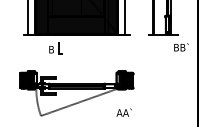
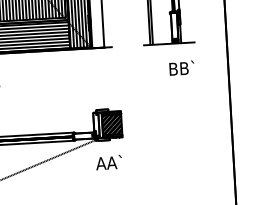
text: (181, 47) -> (181, 68), moved
text: (123, 112) -> (107, 162), moved

